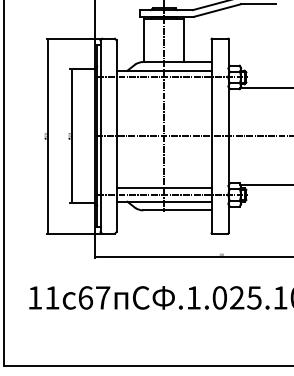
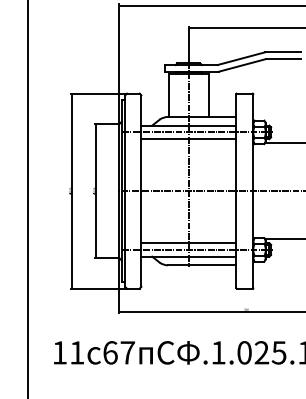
line: (163, 84) -> (188, 139), added

